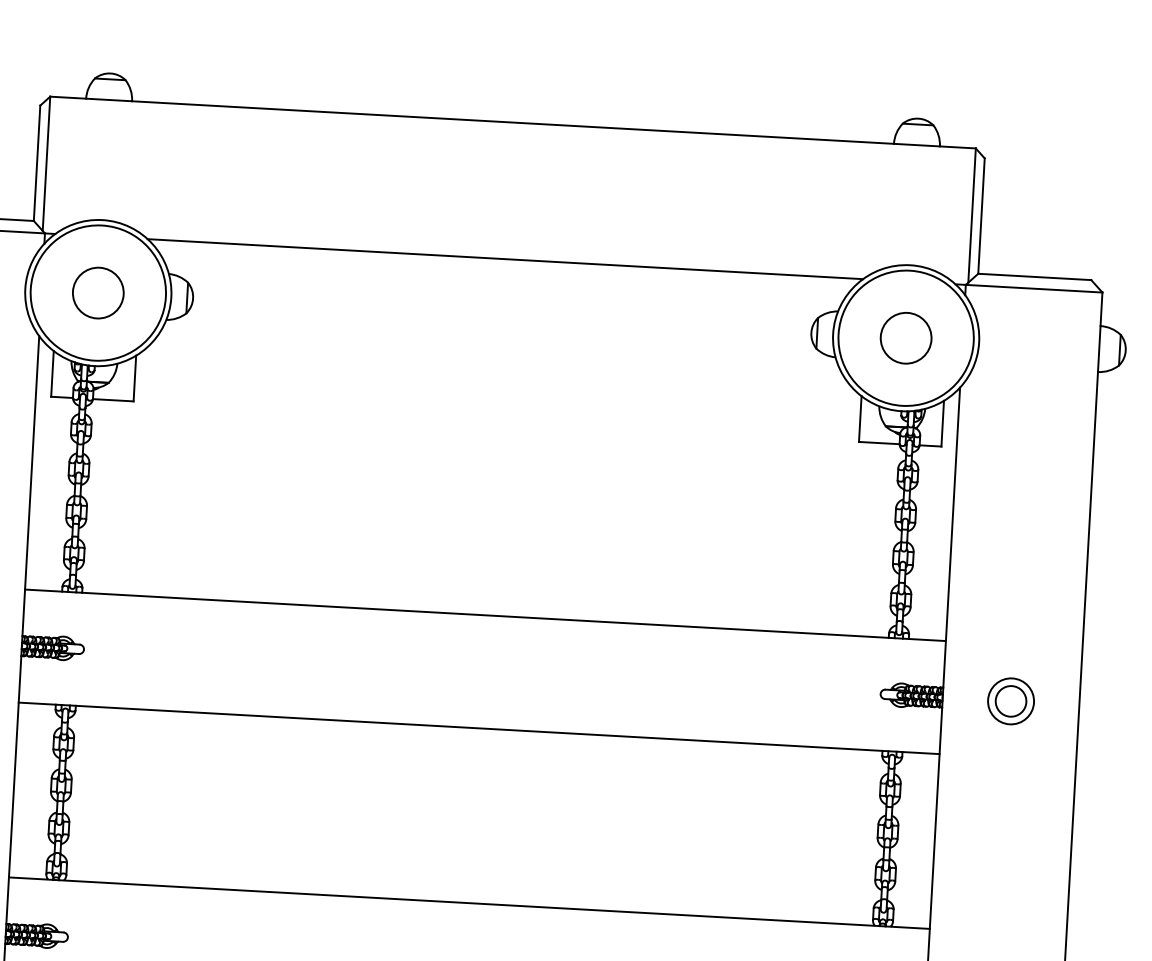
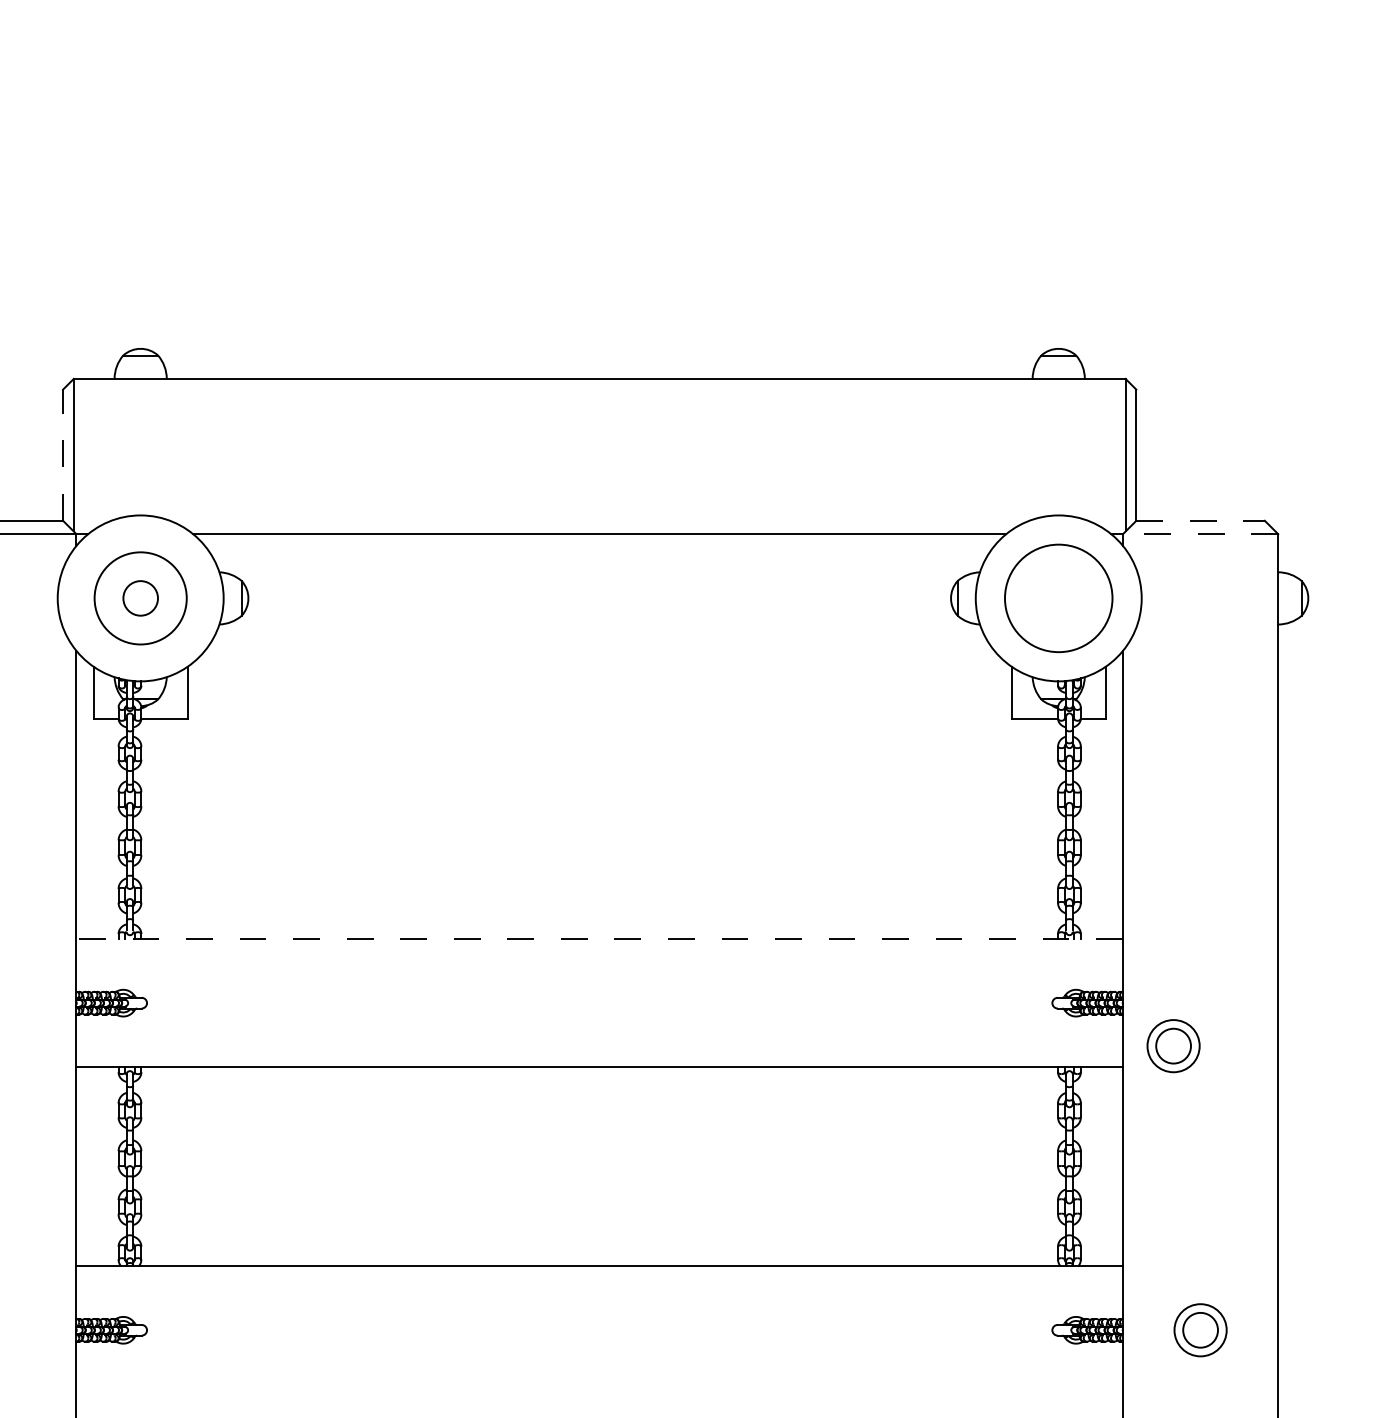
line: (37, 163) -> (63, 455), solid -> dashed
line: (1035, 276) -> (1201, 520), solid -> dashed
line: (1034, 289) -> (1200, 534), solid -> dashed
circle: (98, 293) -> (140, 598), size x0.6
circle: (98, 293) -> (140, 598), size x0.6
circle: (905, 338) -> (1058, 598), removed
circle: (905, 338) -> (1058, 598), size x0.7
line: (485, 614) -> (599, 938), solid -> dashed
part: (1010, 701) -> (1173, 1046), moved

